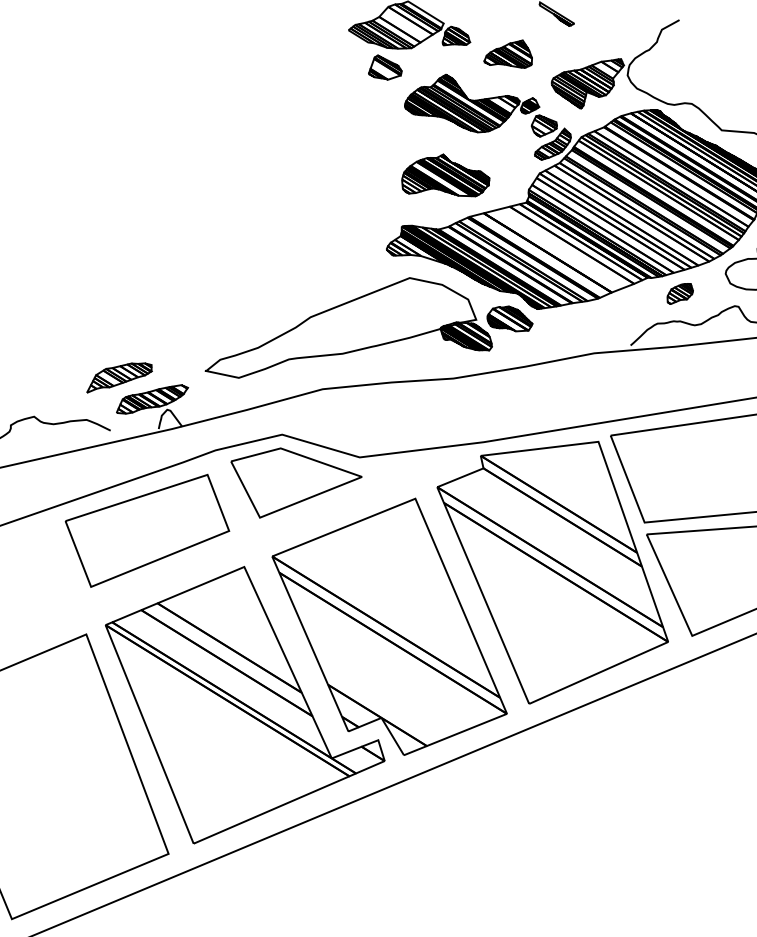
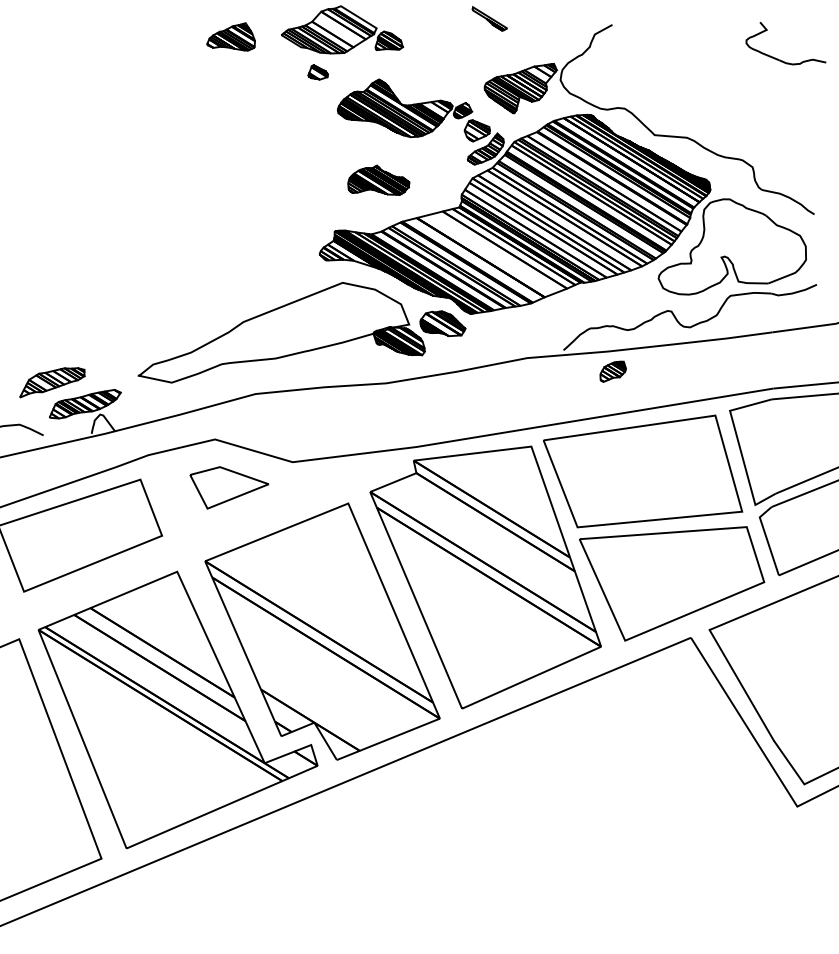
part: (507, 53) -> (230, 36), moved
part: (384, 67) -> (317, 72), size x0.6
part: (445, 175) -> (378, 180), size x0.7
part: (679, 293) -> (612, 371), moved
part: (296, 482) -> (229, 487), size x0.6

